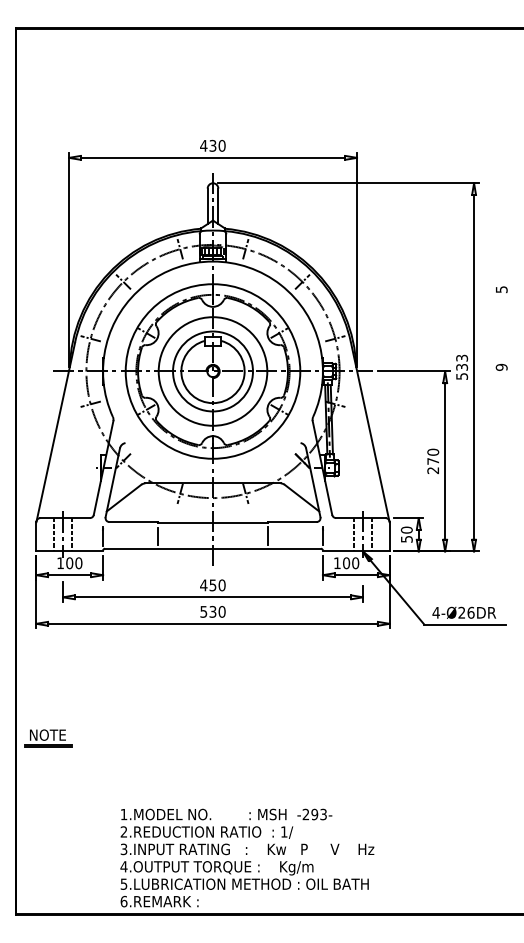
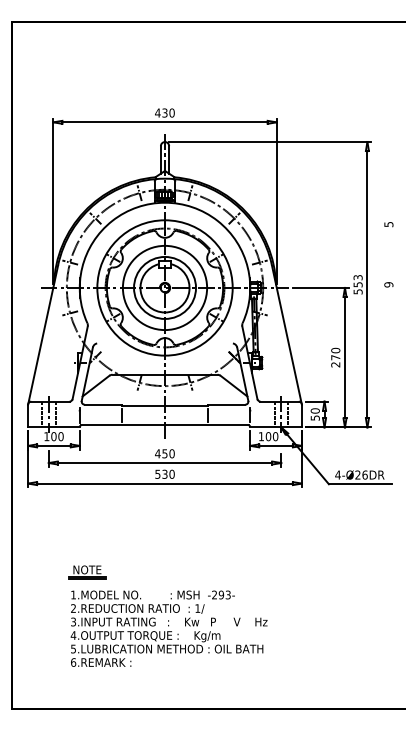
text: (461, 367) -> (357, 284), 533 -> 553
part: (48, 738) -> (87, 572), moved
text: (247, 857) -> (169, 628), moved

